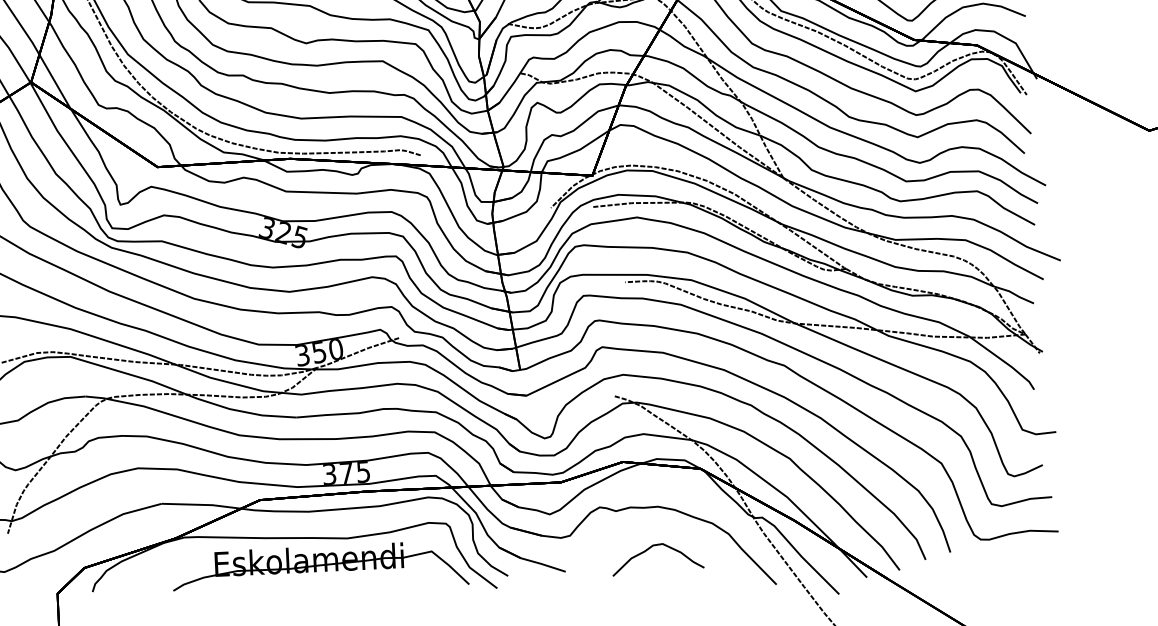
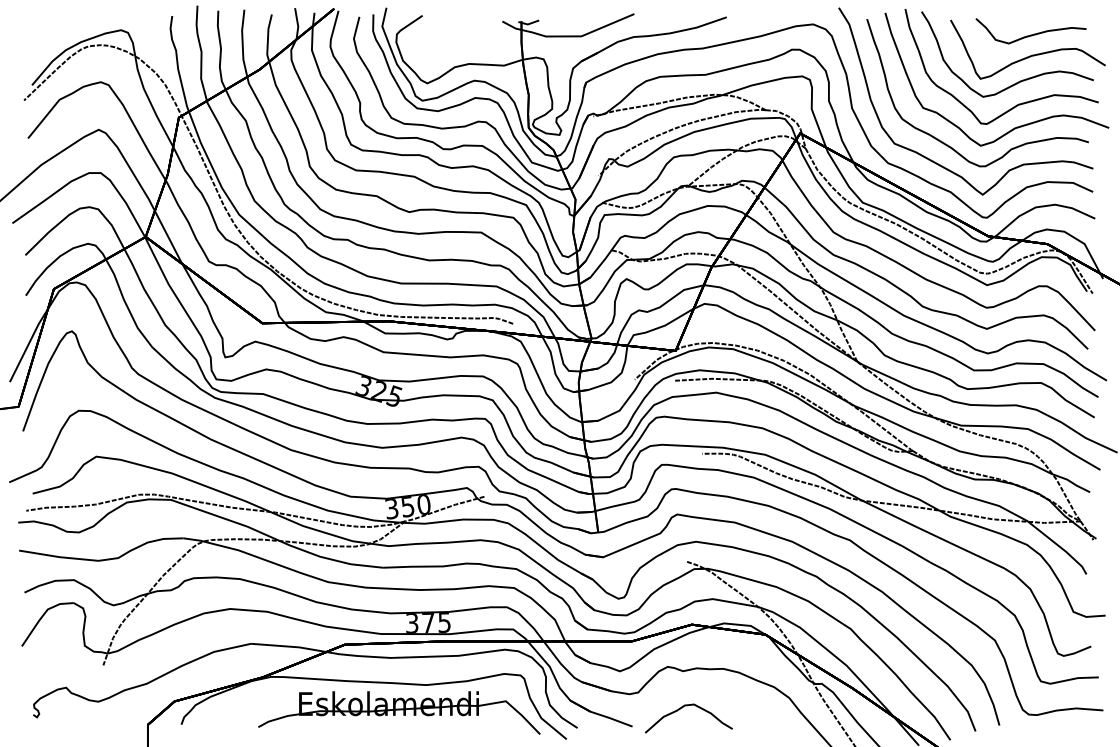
curve: (650, 548) -> (682, 708), moved

